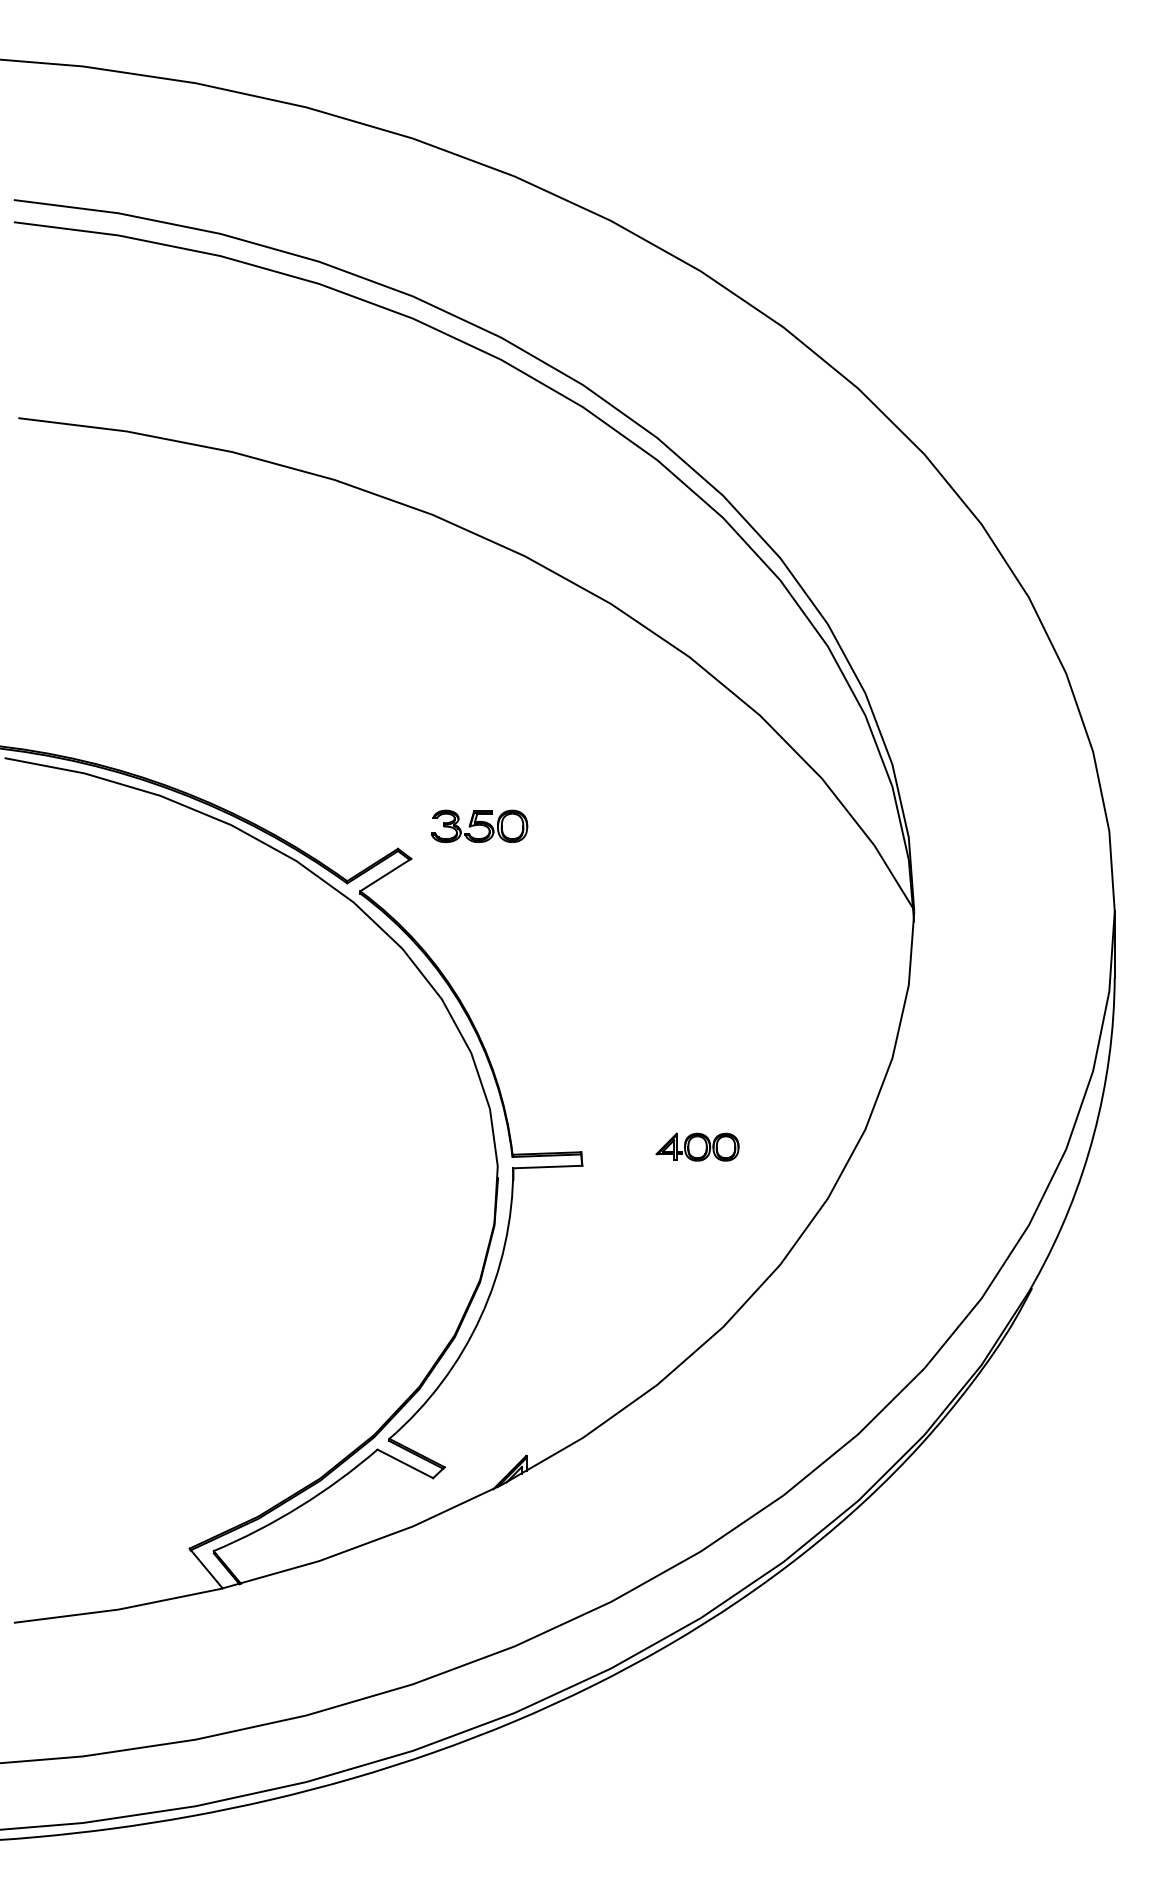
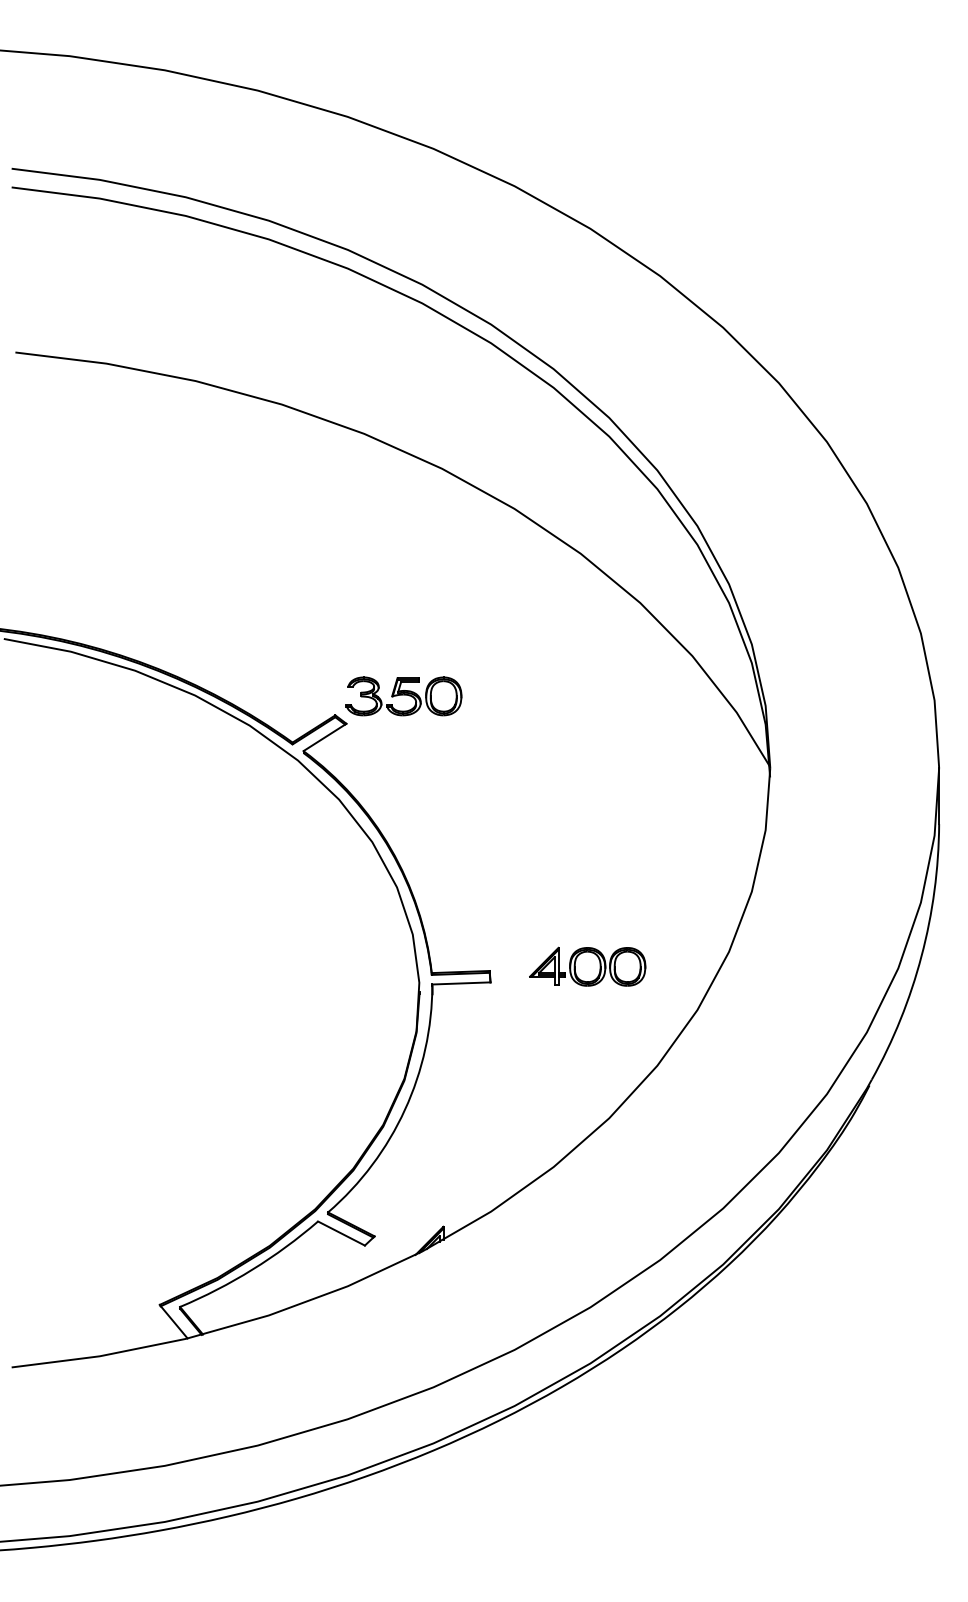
part: (479, 826) -> (403, 696), size x1.43
part: (697, 1146) -> (587, 966), size x1.67

